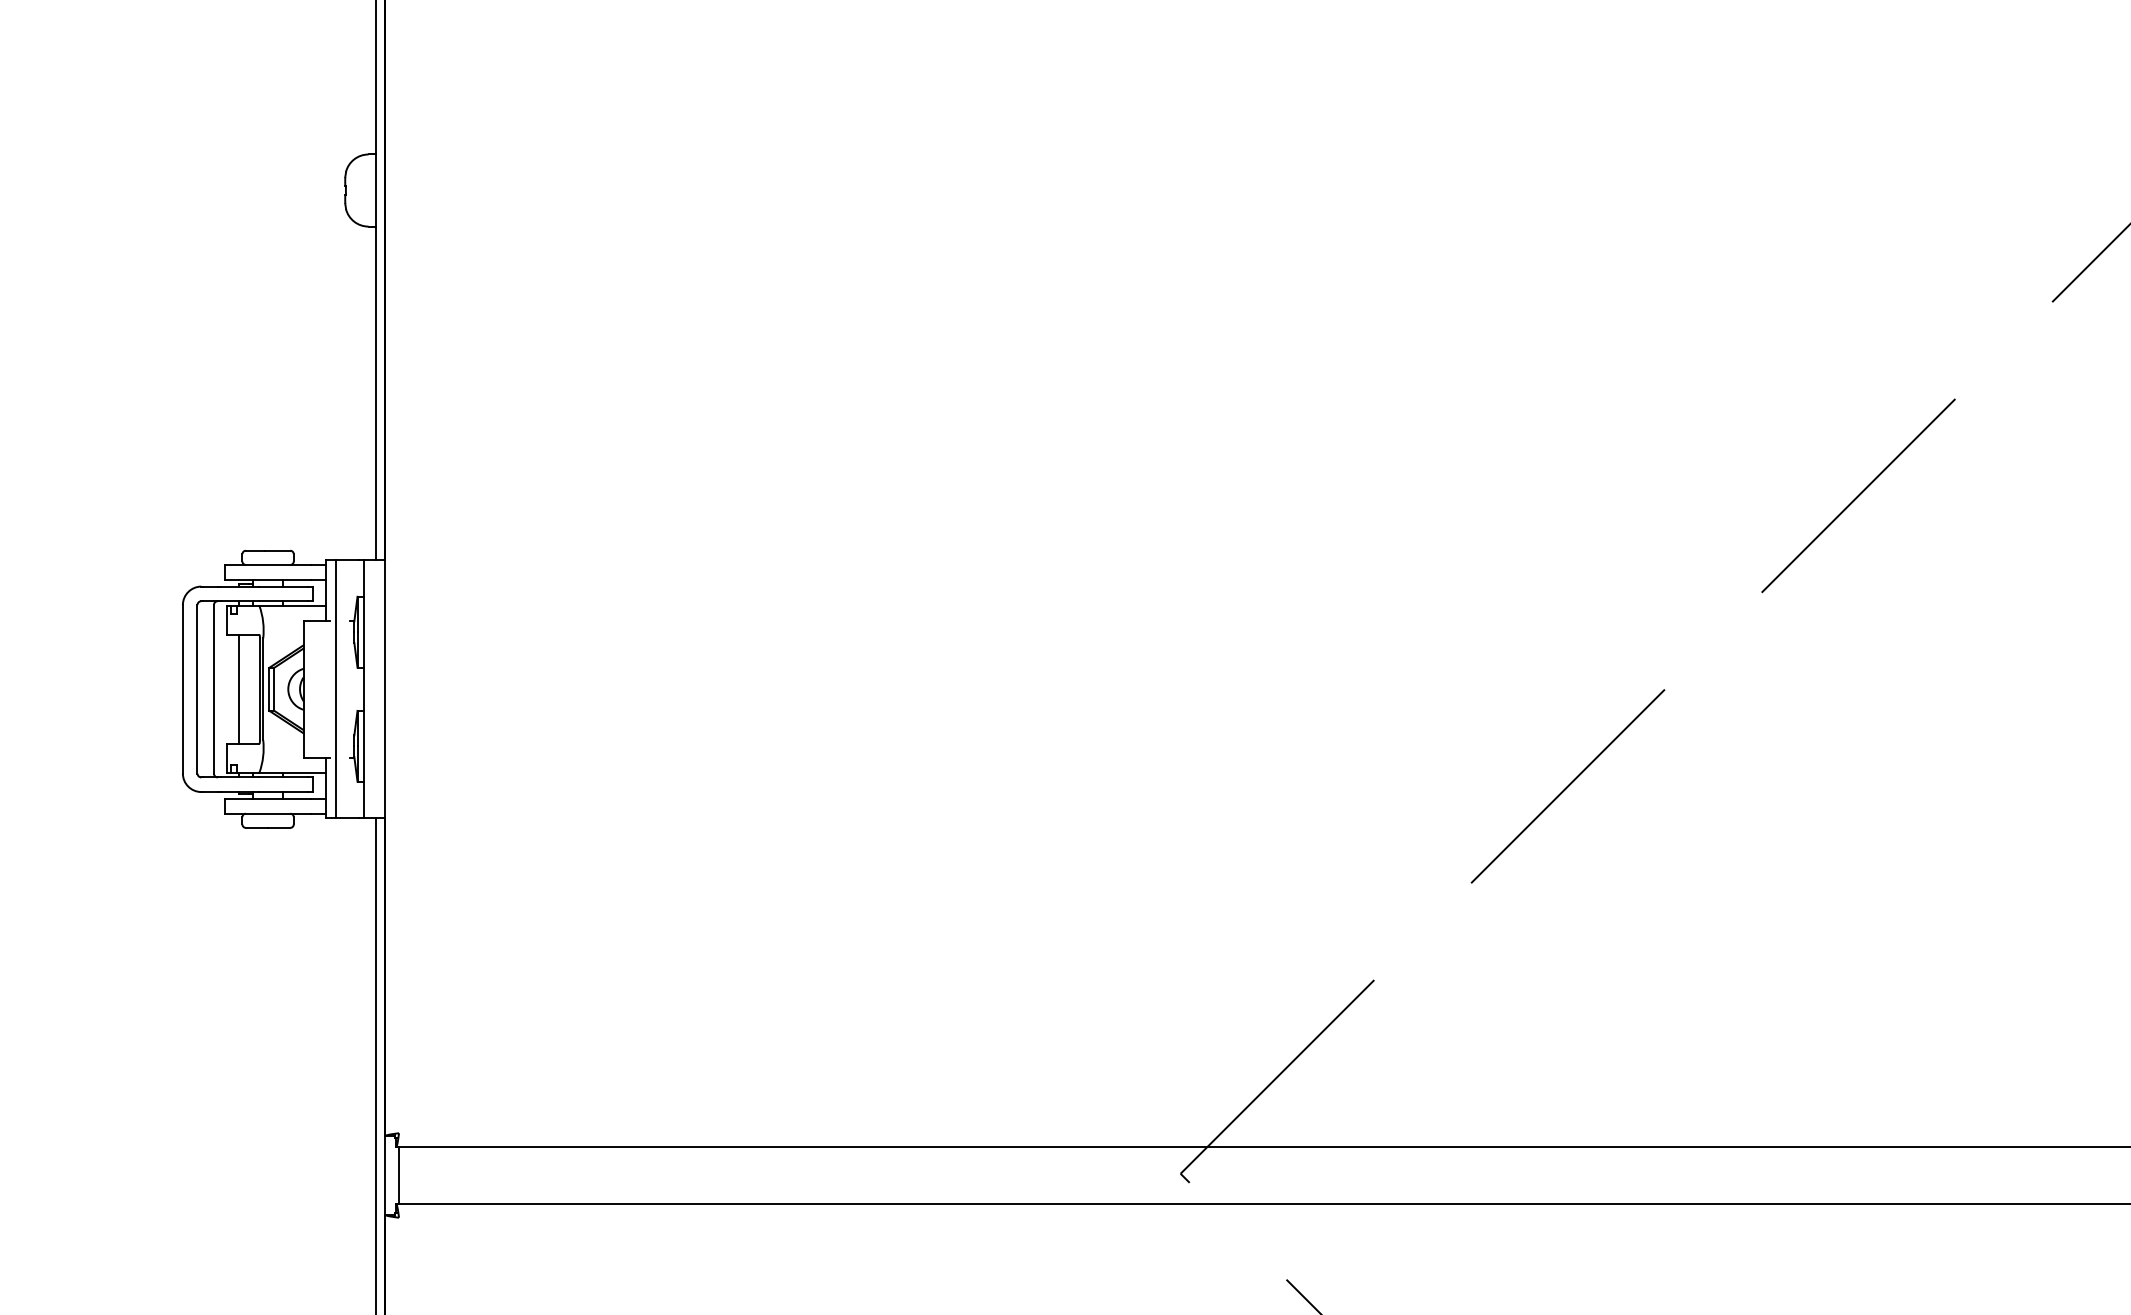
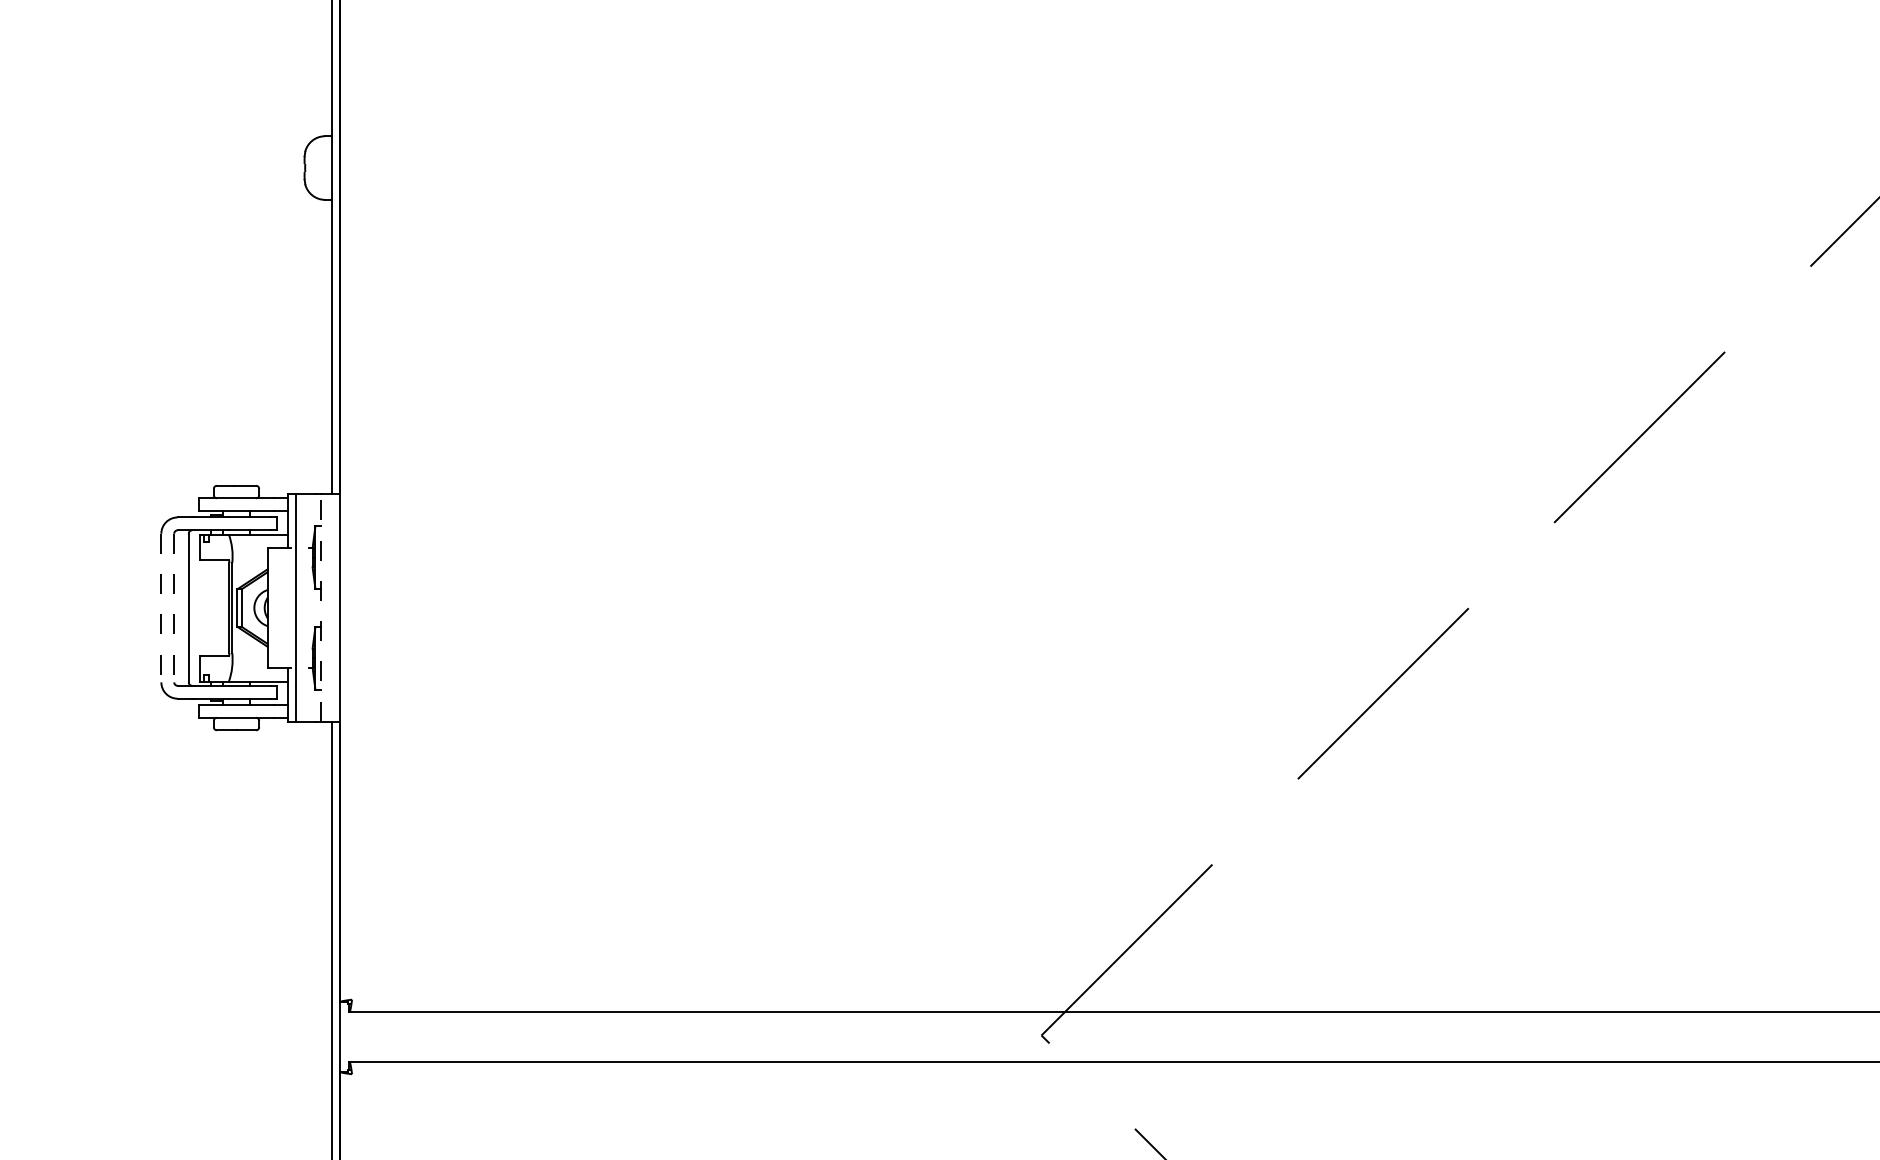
line: (182, 689) -> (161, 608), solid -> dashed
line: (197, 689) -> (174, 608), solid -> dashed
line: (238, 689) -> (210, 608), removed
line: (364, 689) -> (321, 608), solid -> dashed
line: (398, 1175) -> (351, 1036), removed

